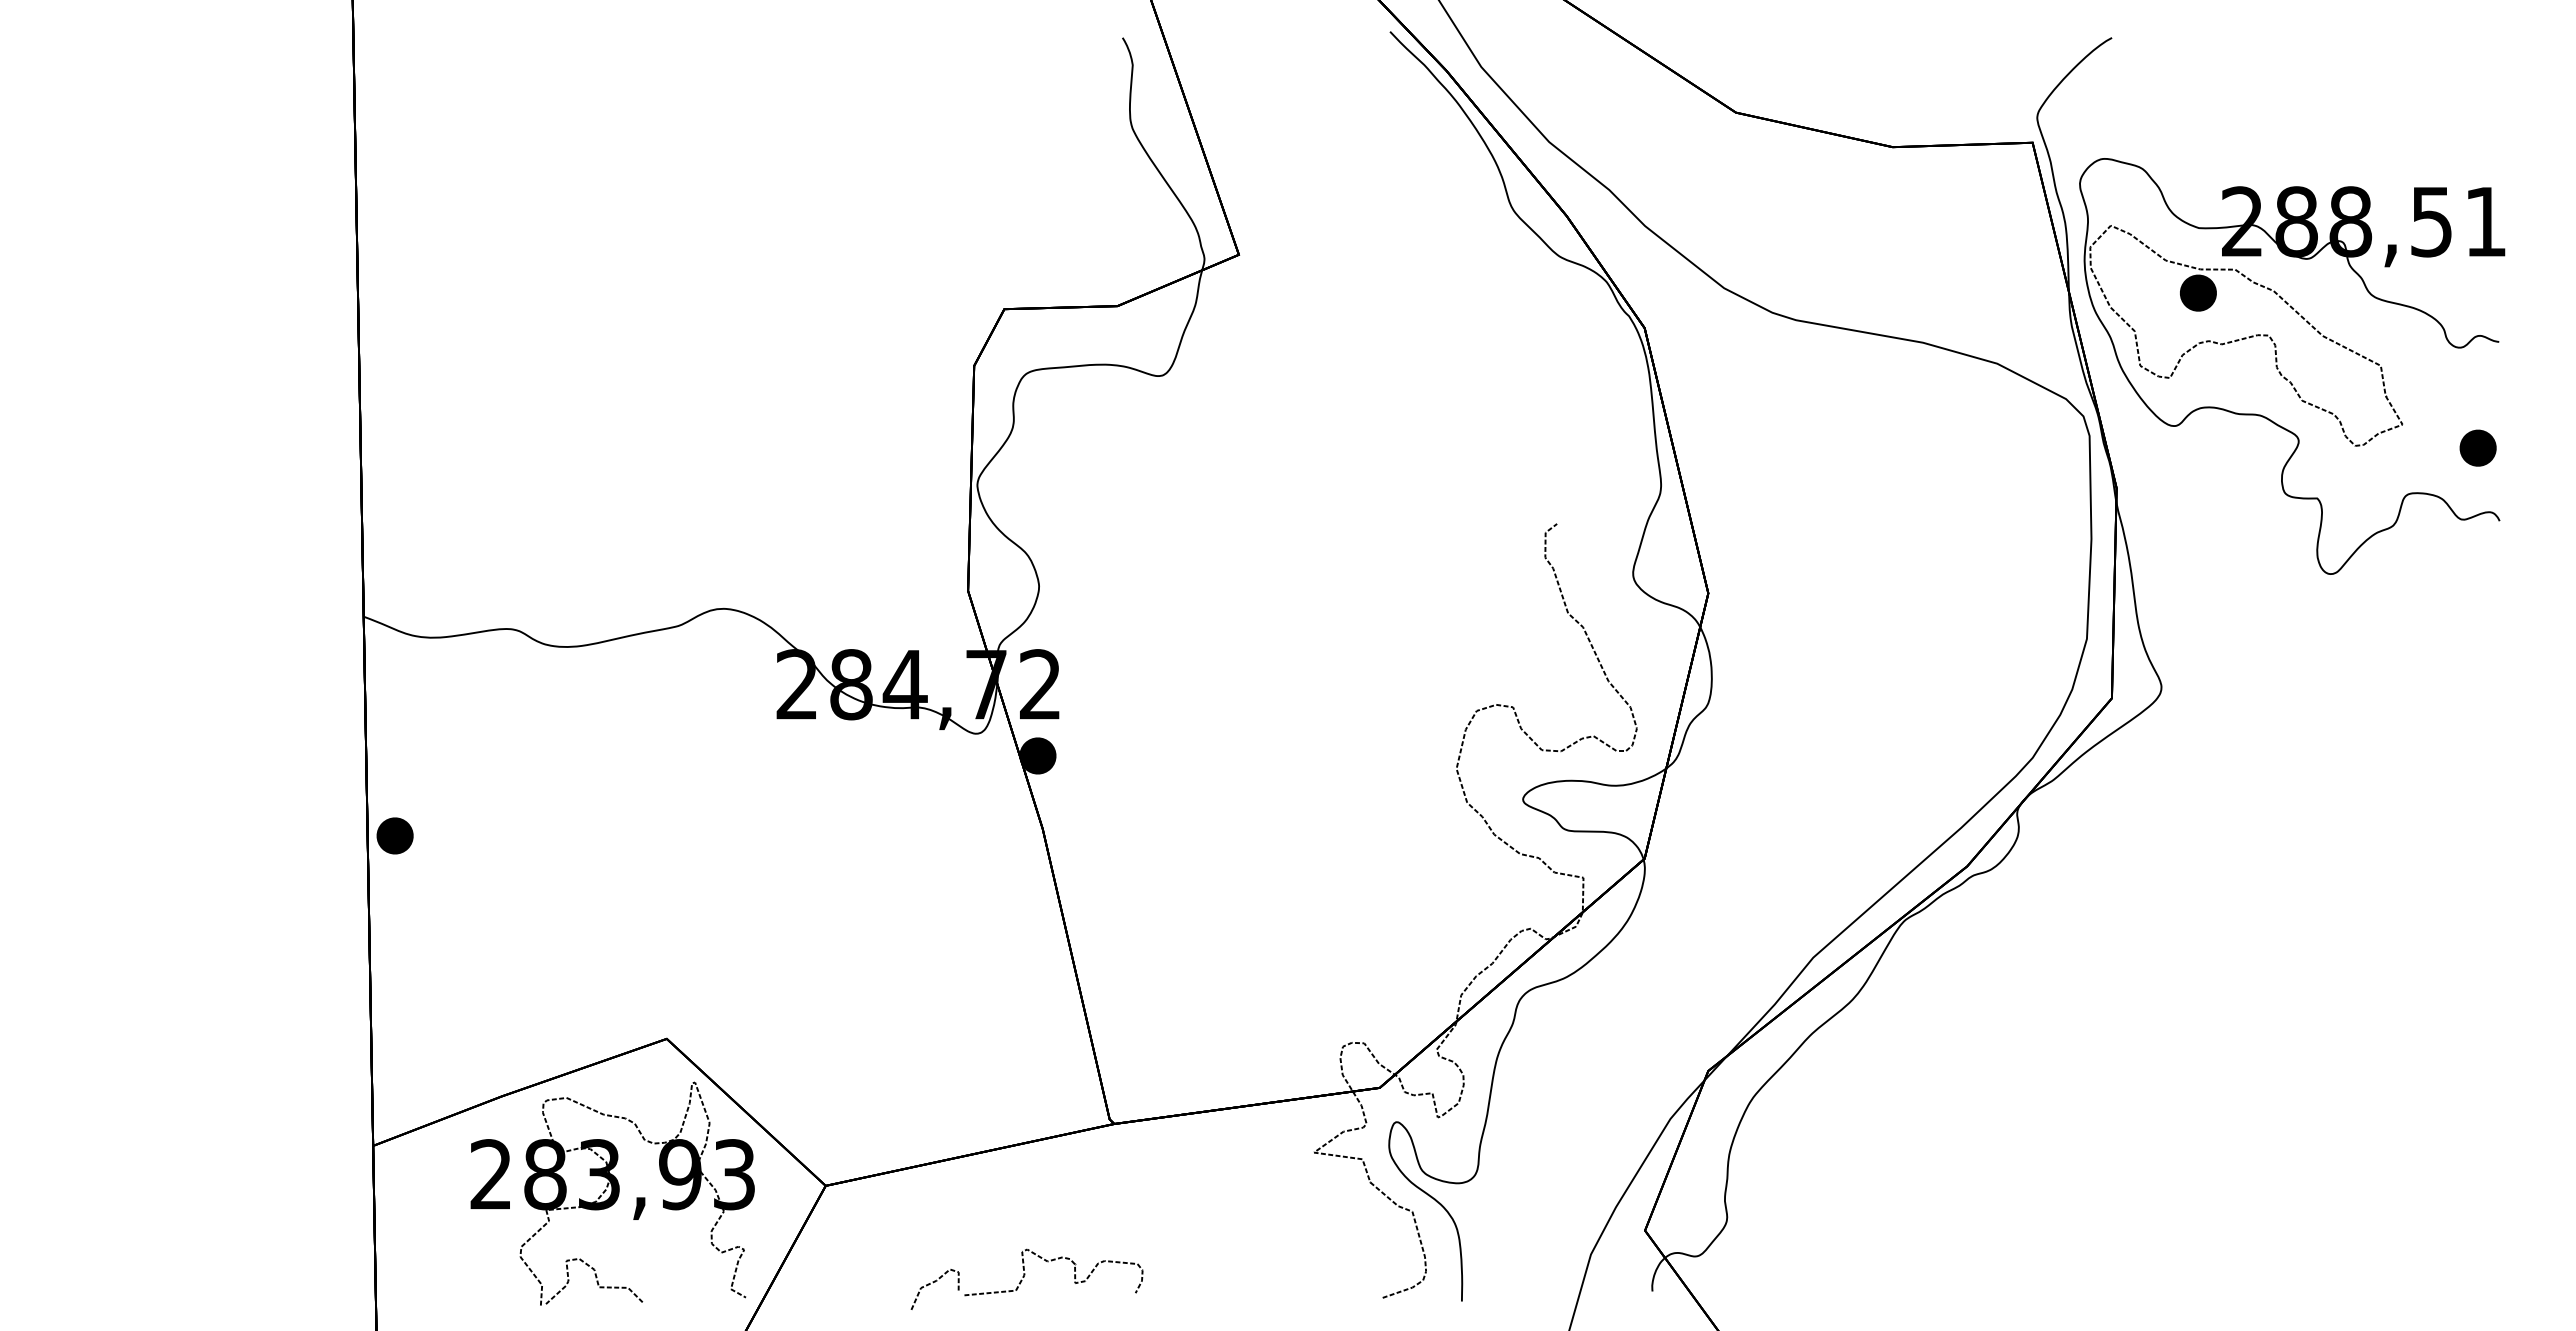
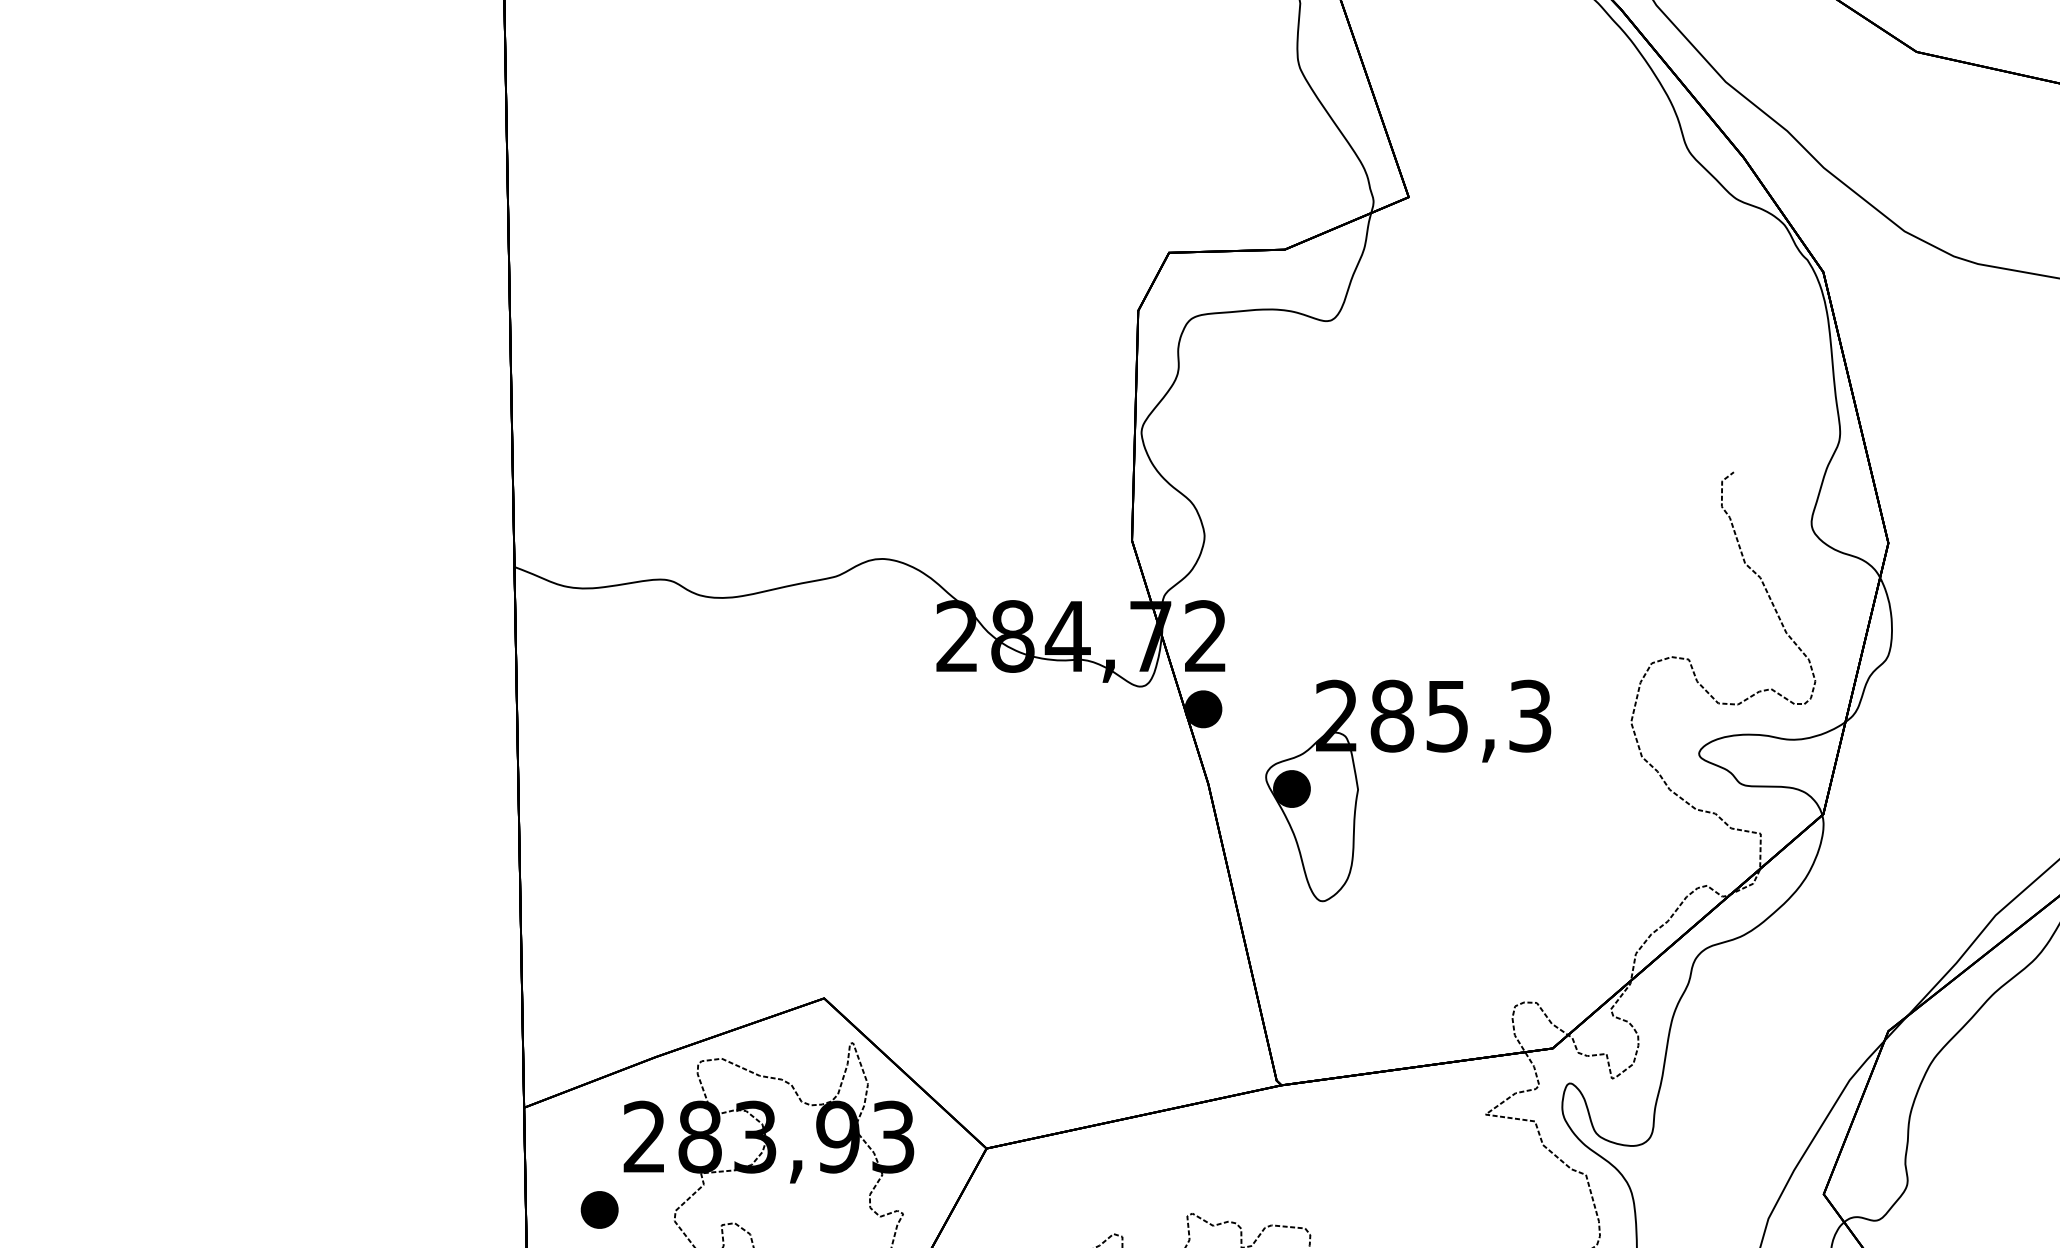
part: (1231, 797) -> (1401, 751), added
part: (394, 835) -> (599, 1209), moved

